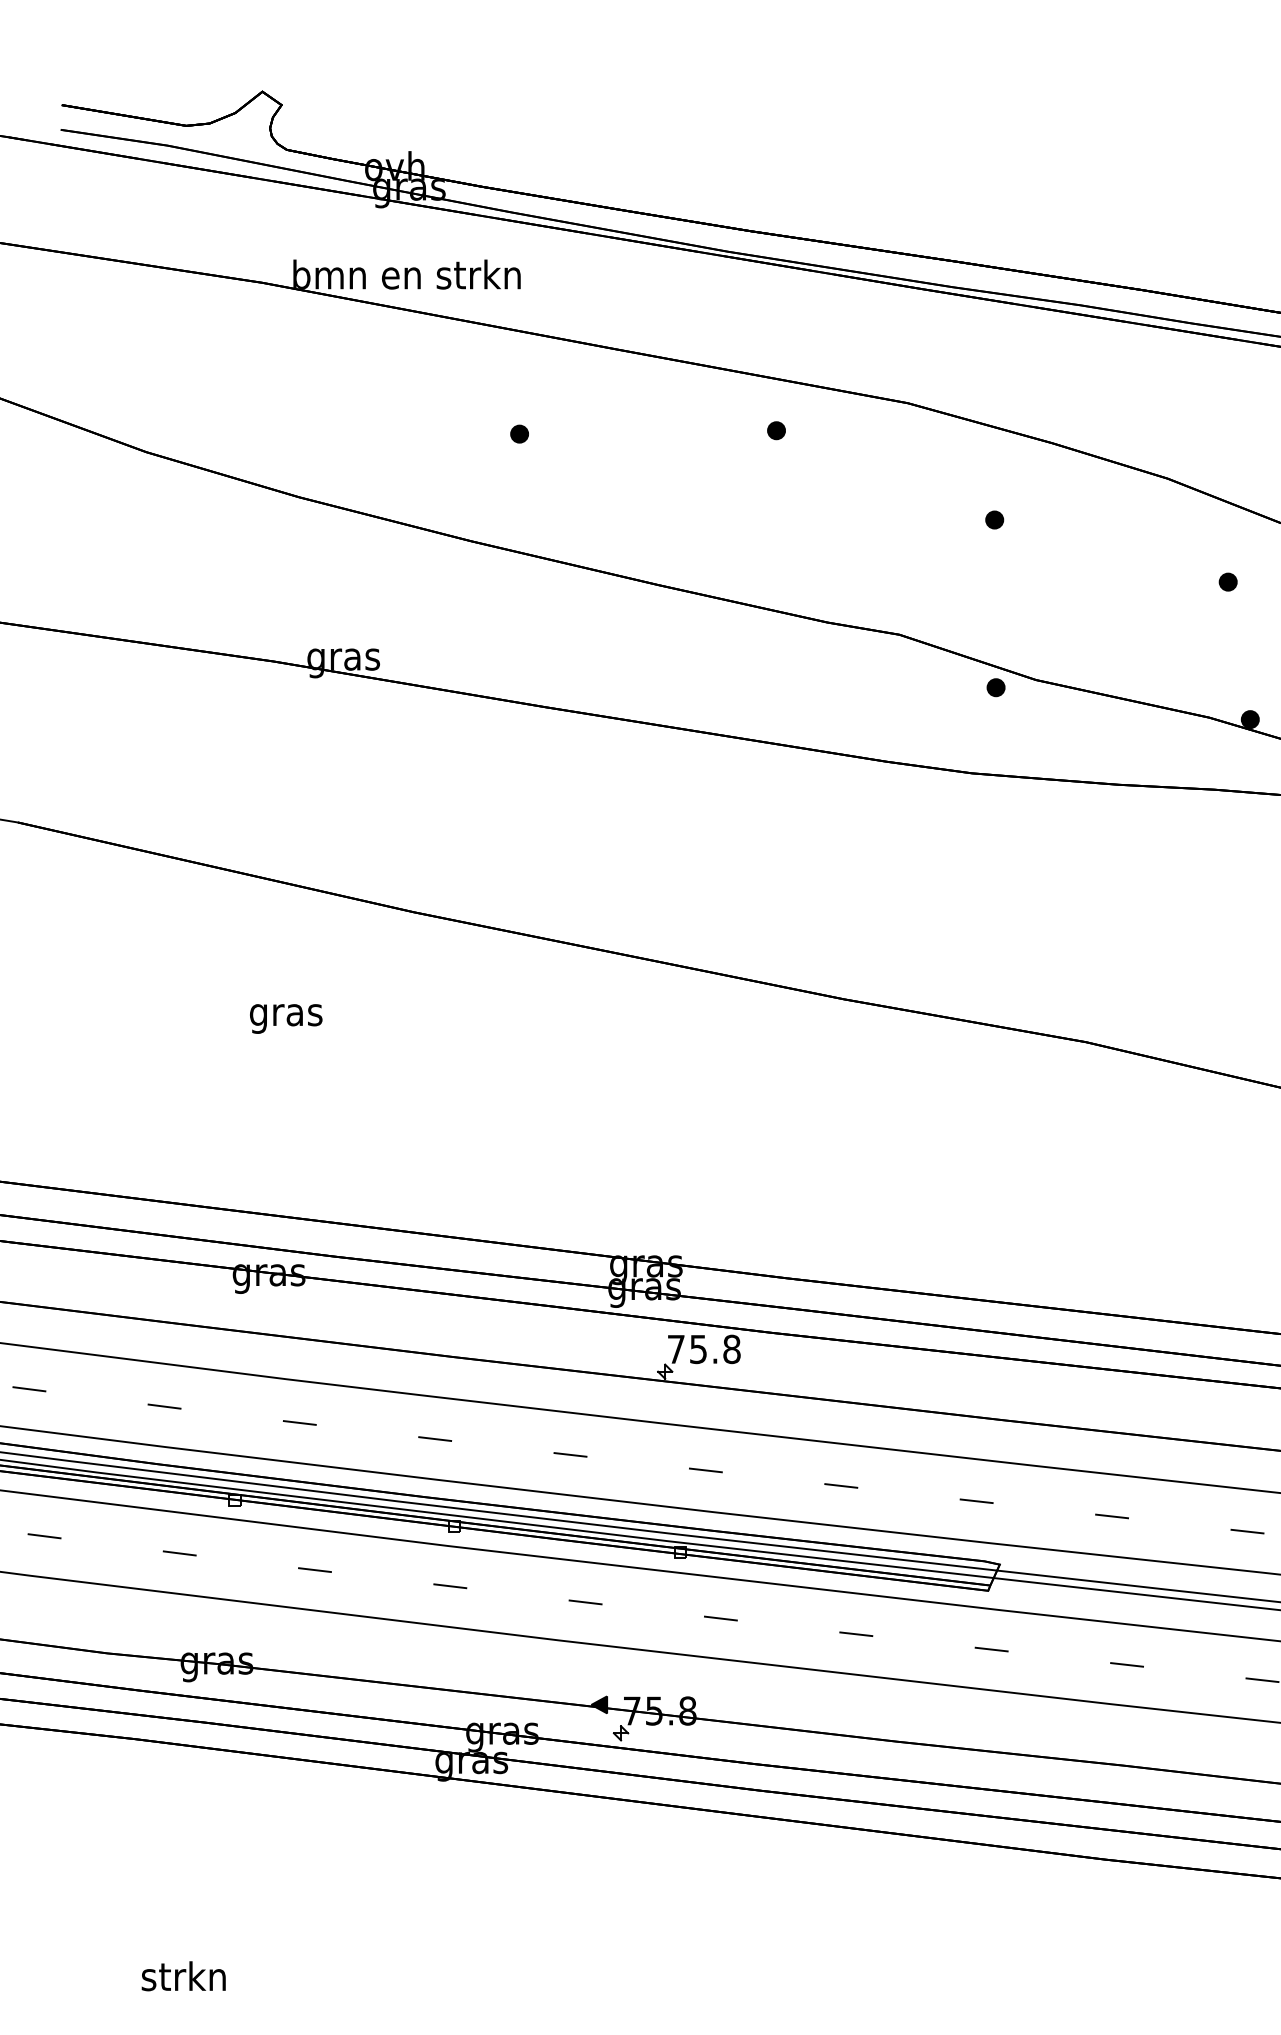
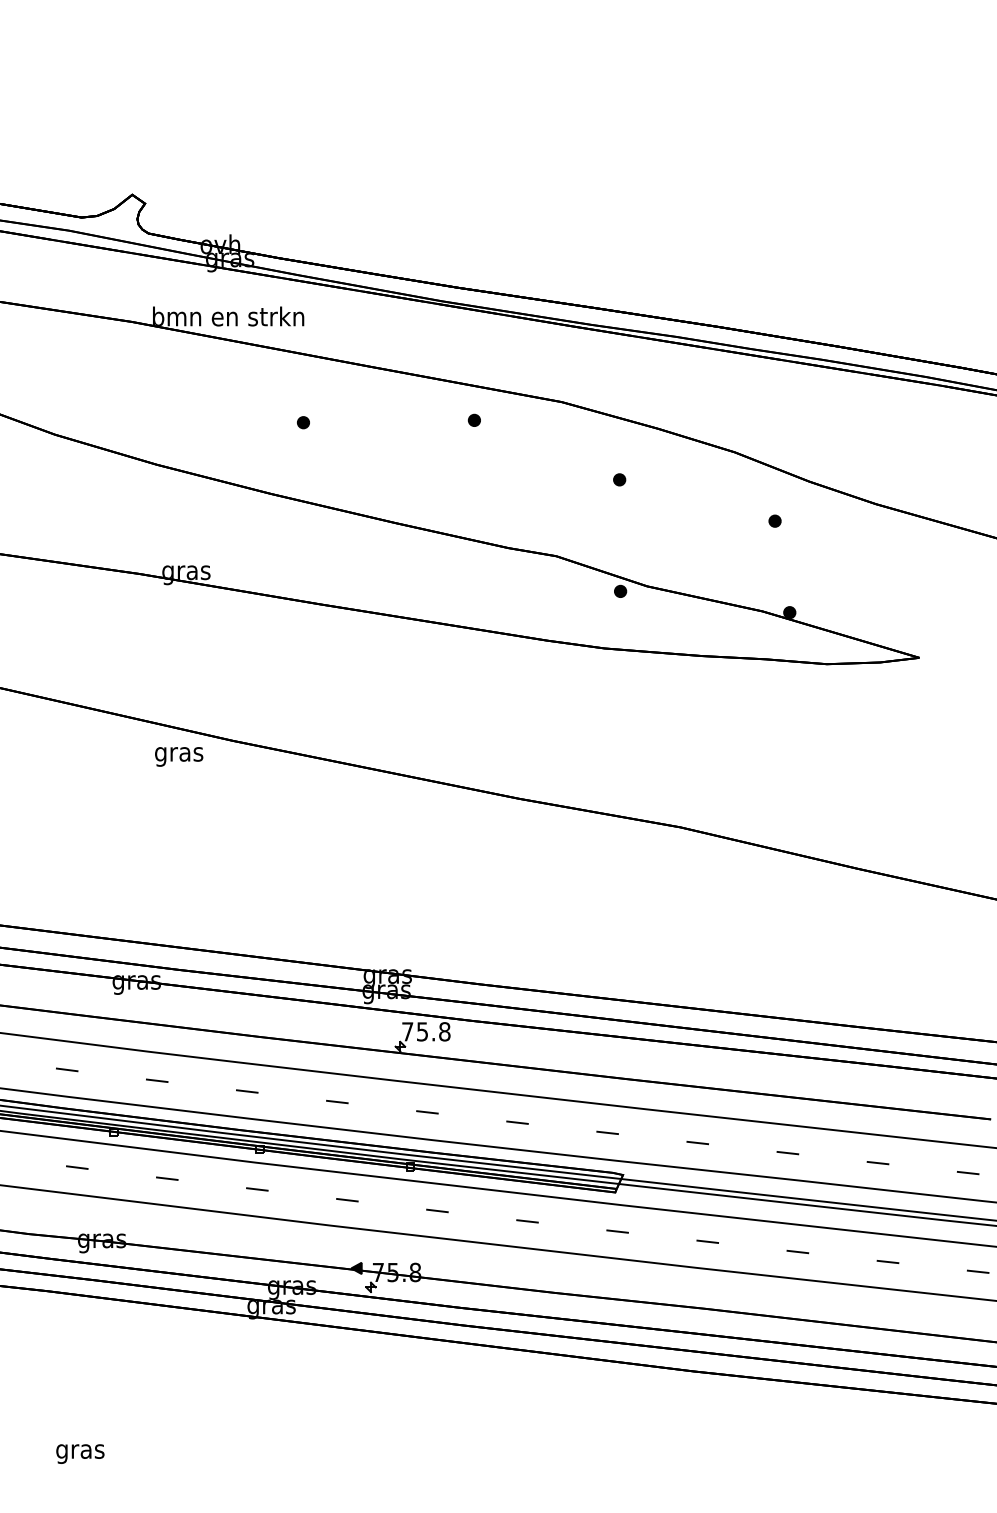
text: (286, 1018) -> (179, 756), moved
text: (183, 1980) -> (79, 1451), strkn -> gras

